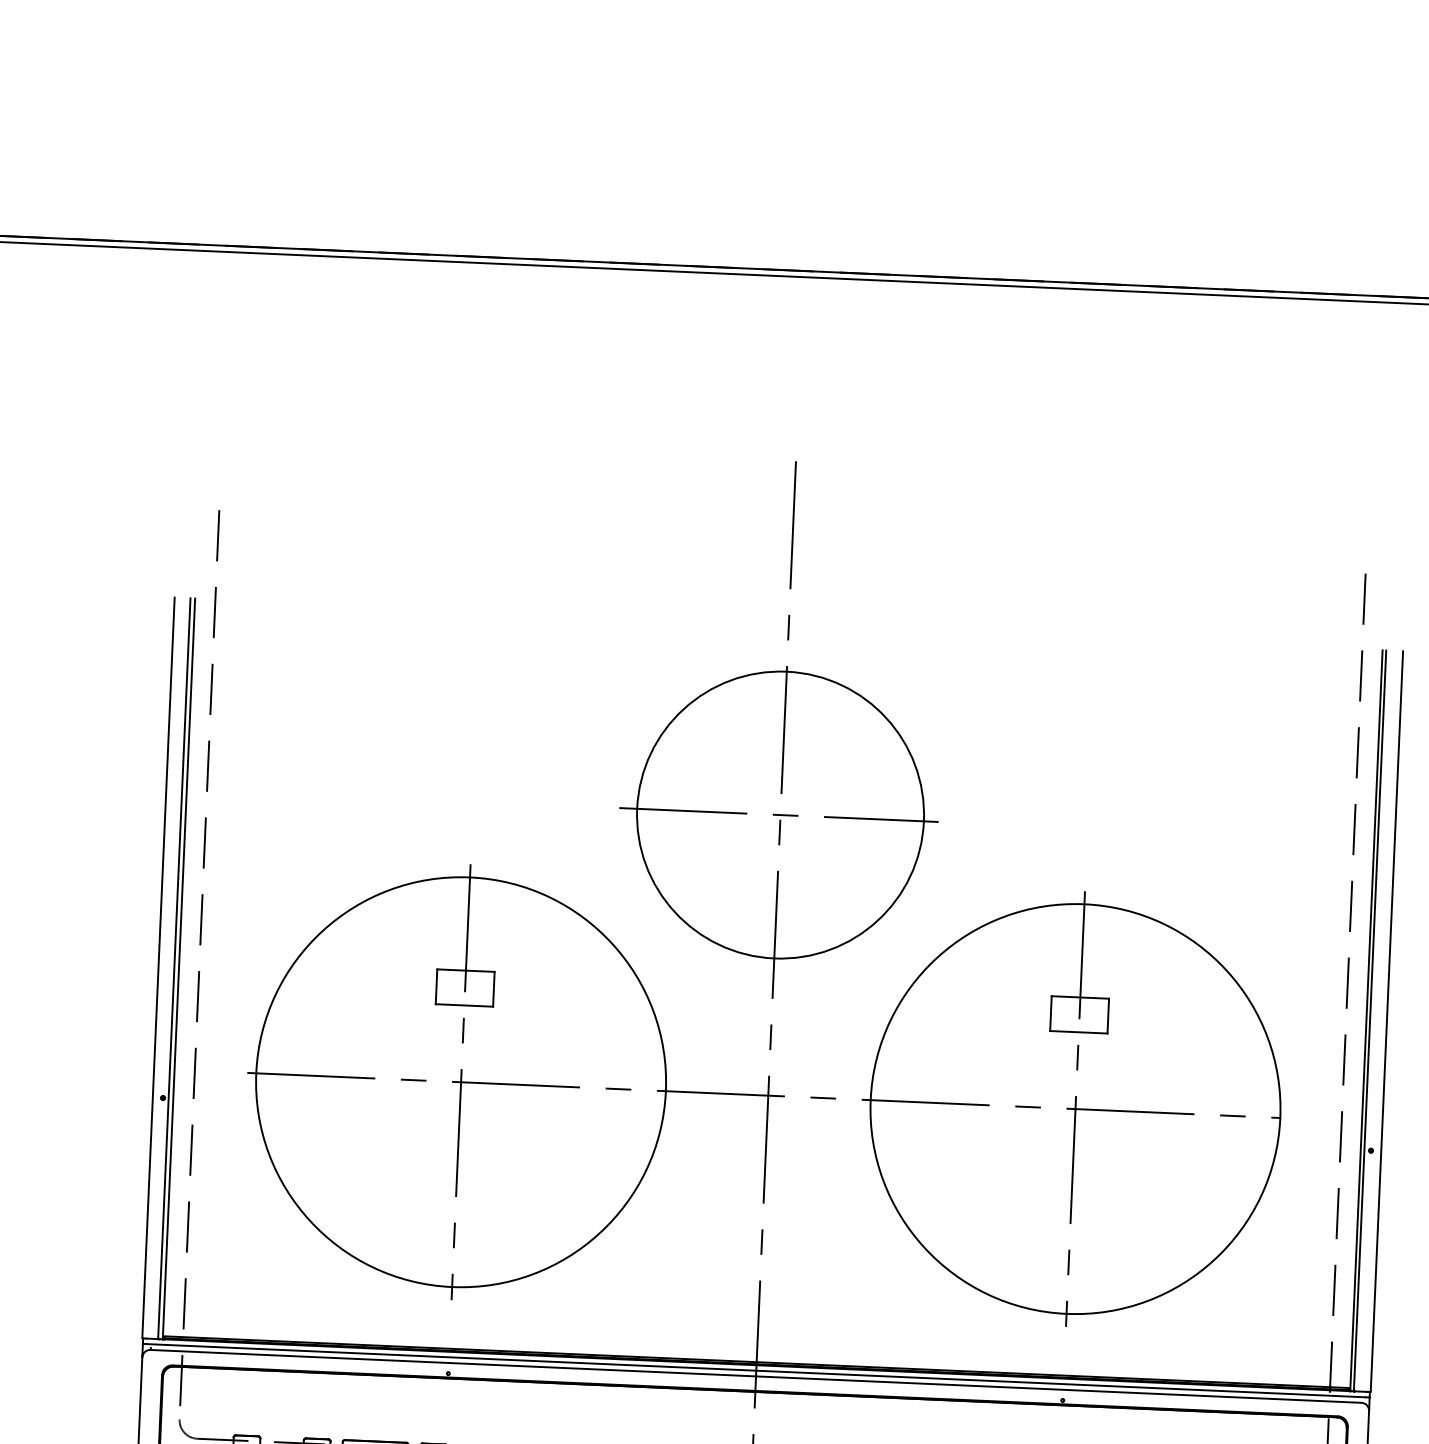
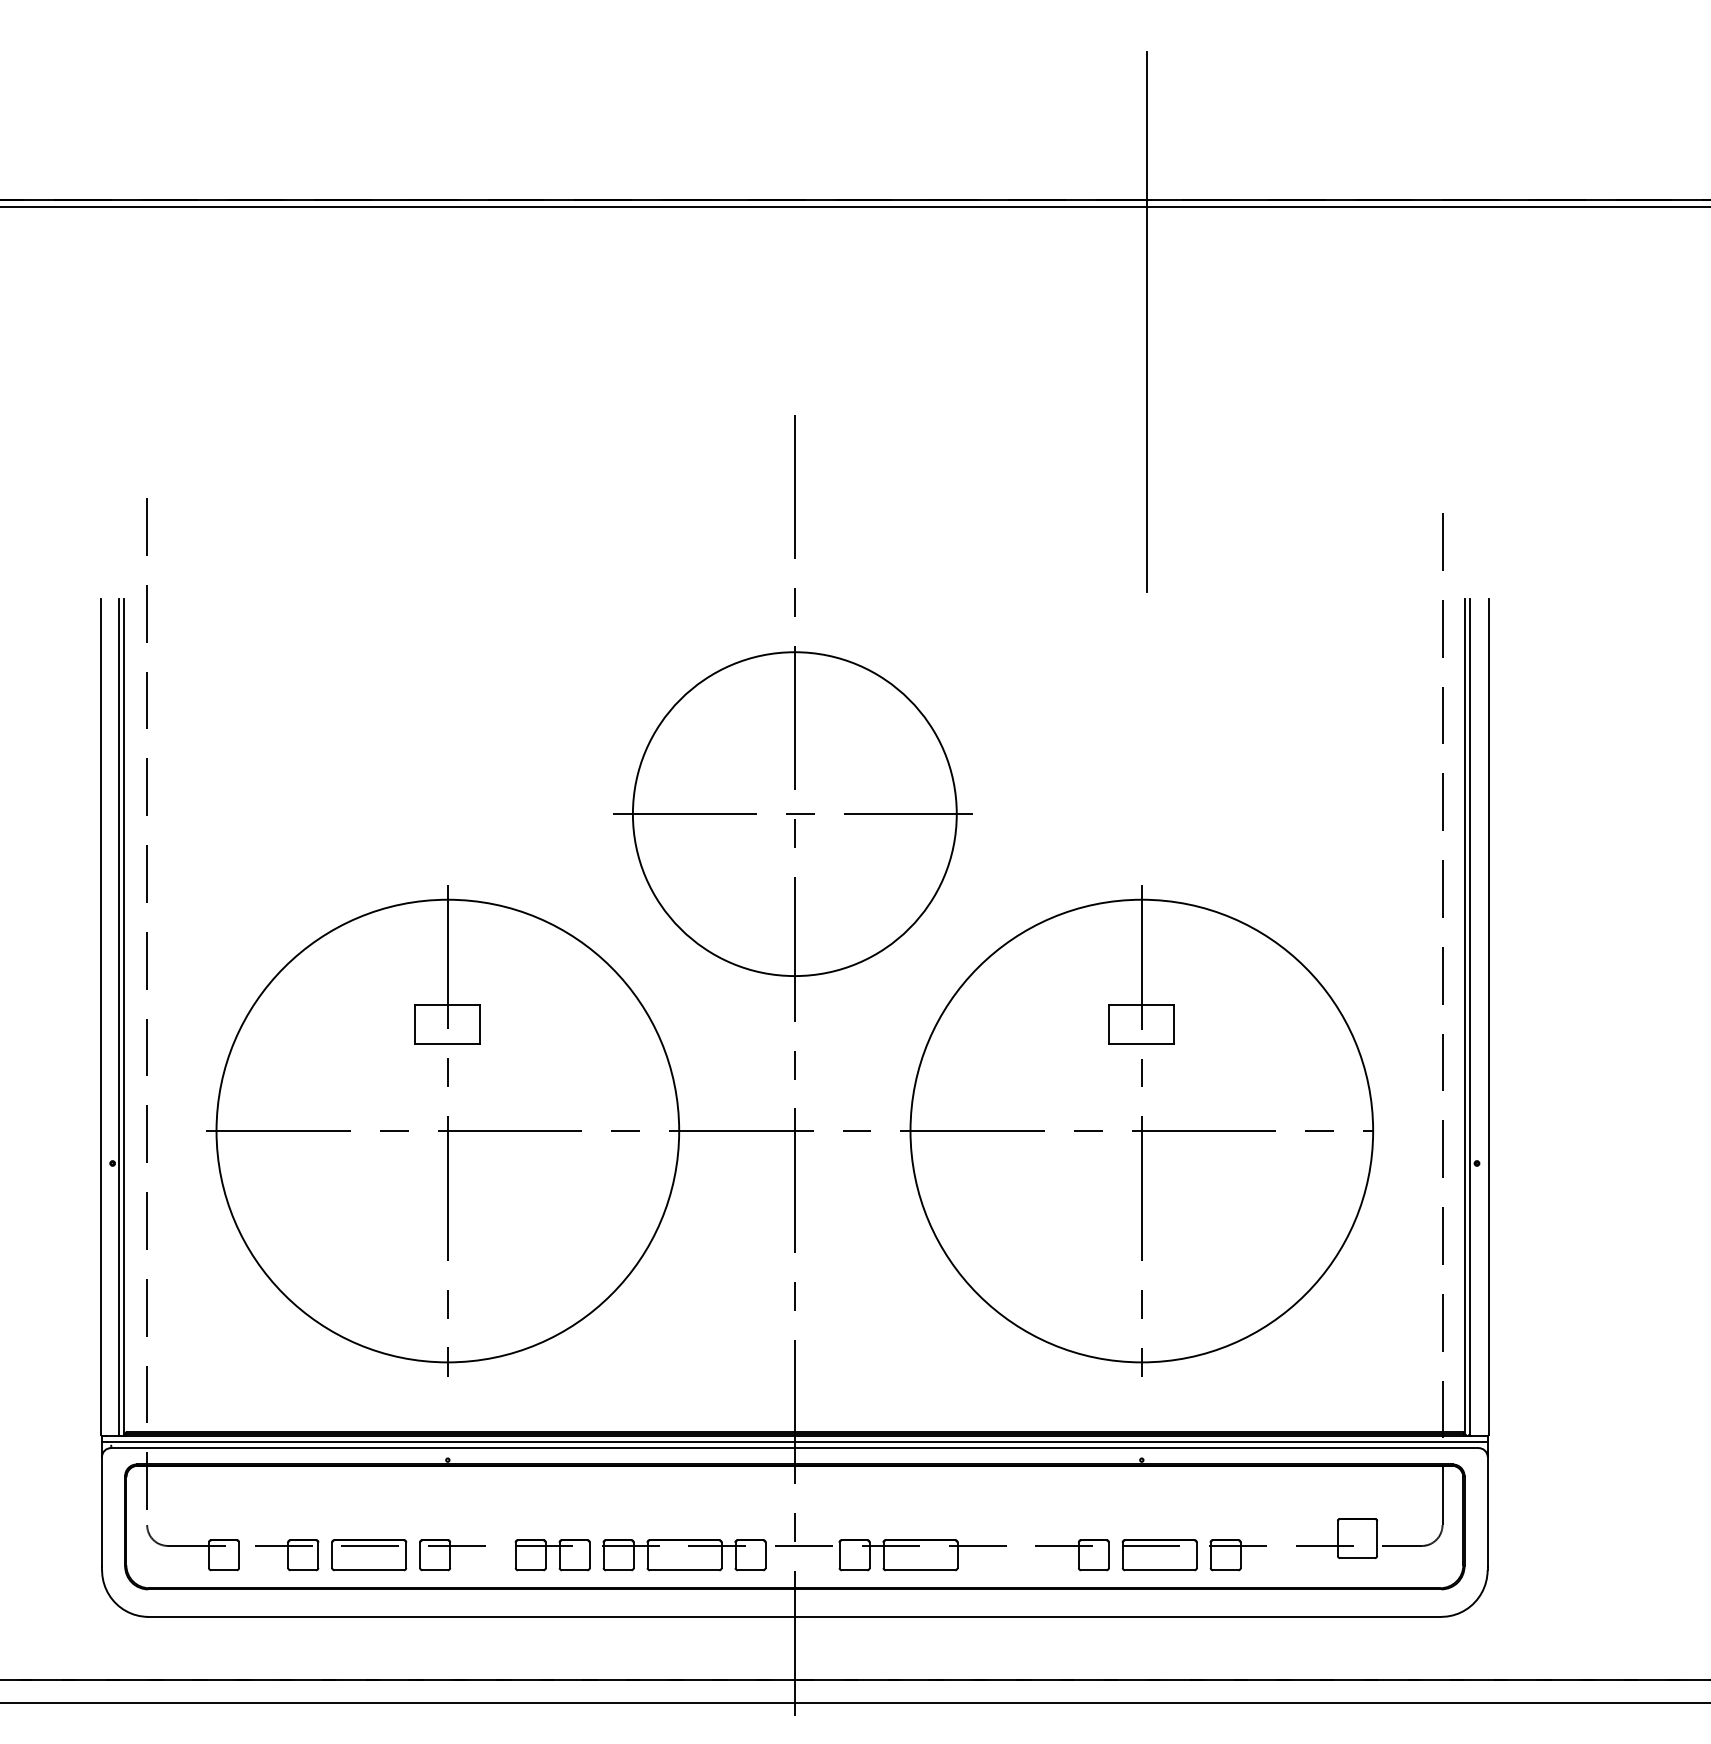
line: (1110, 392) -> (1146, 321), added

